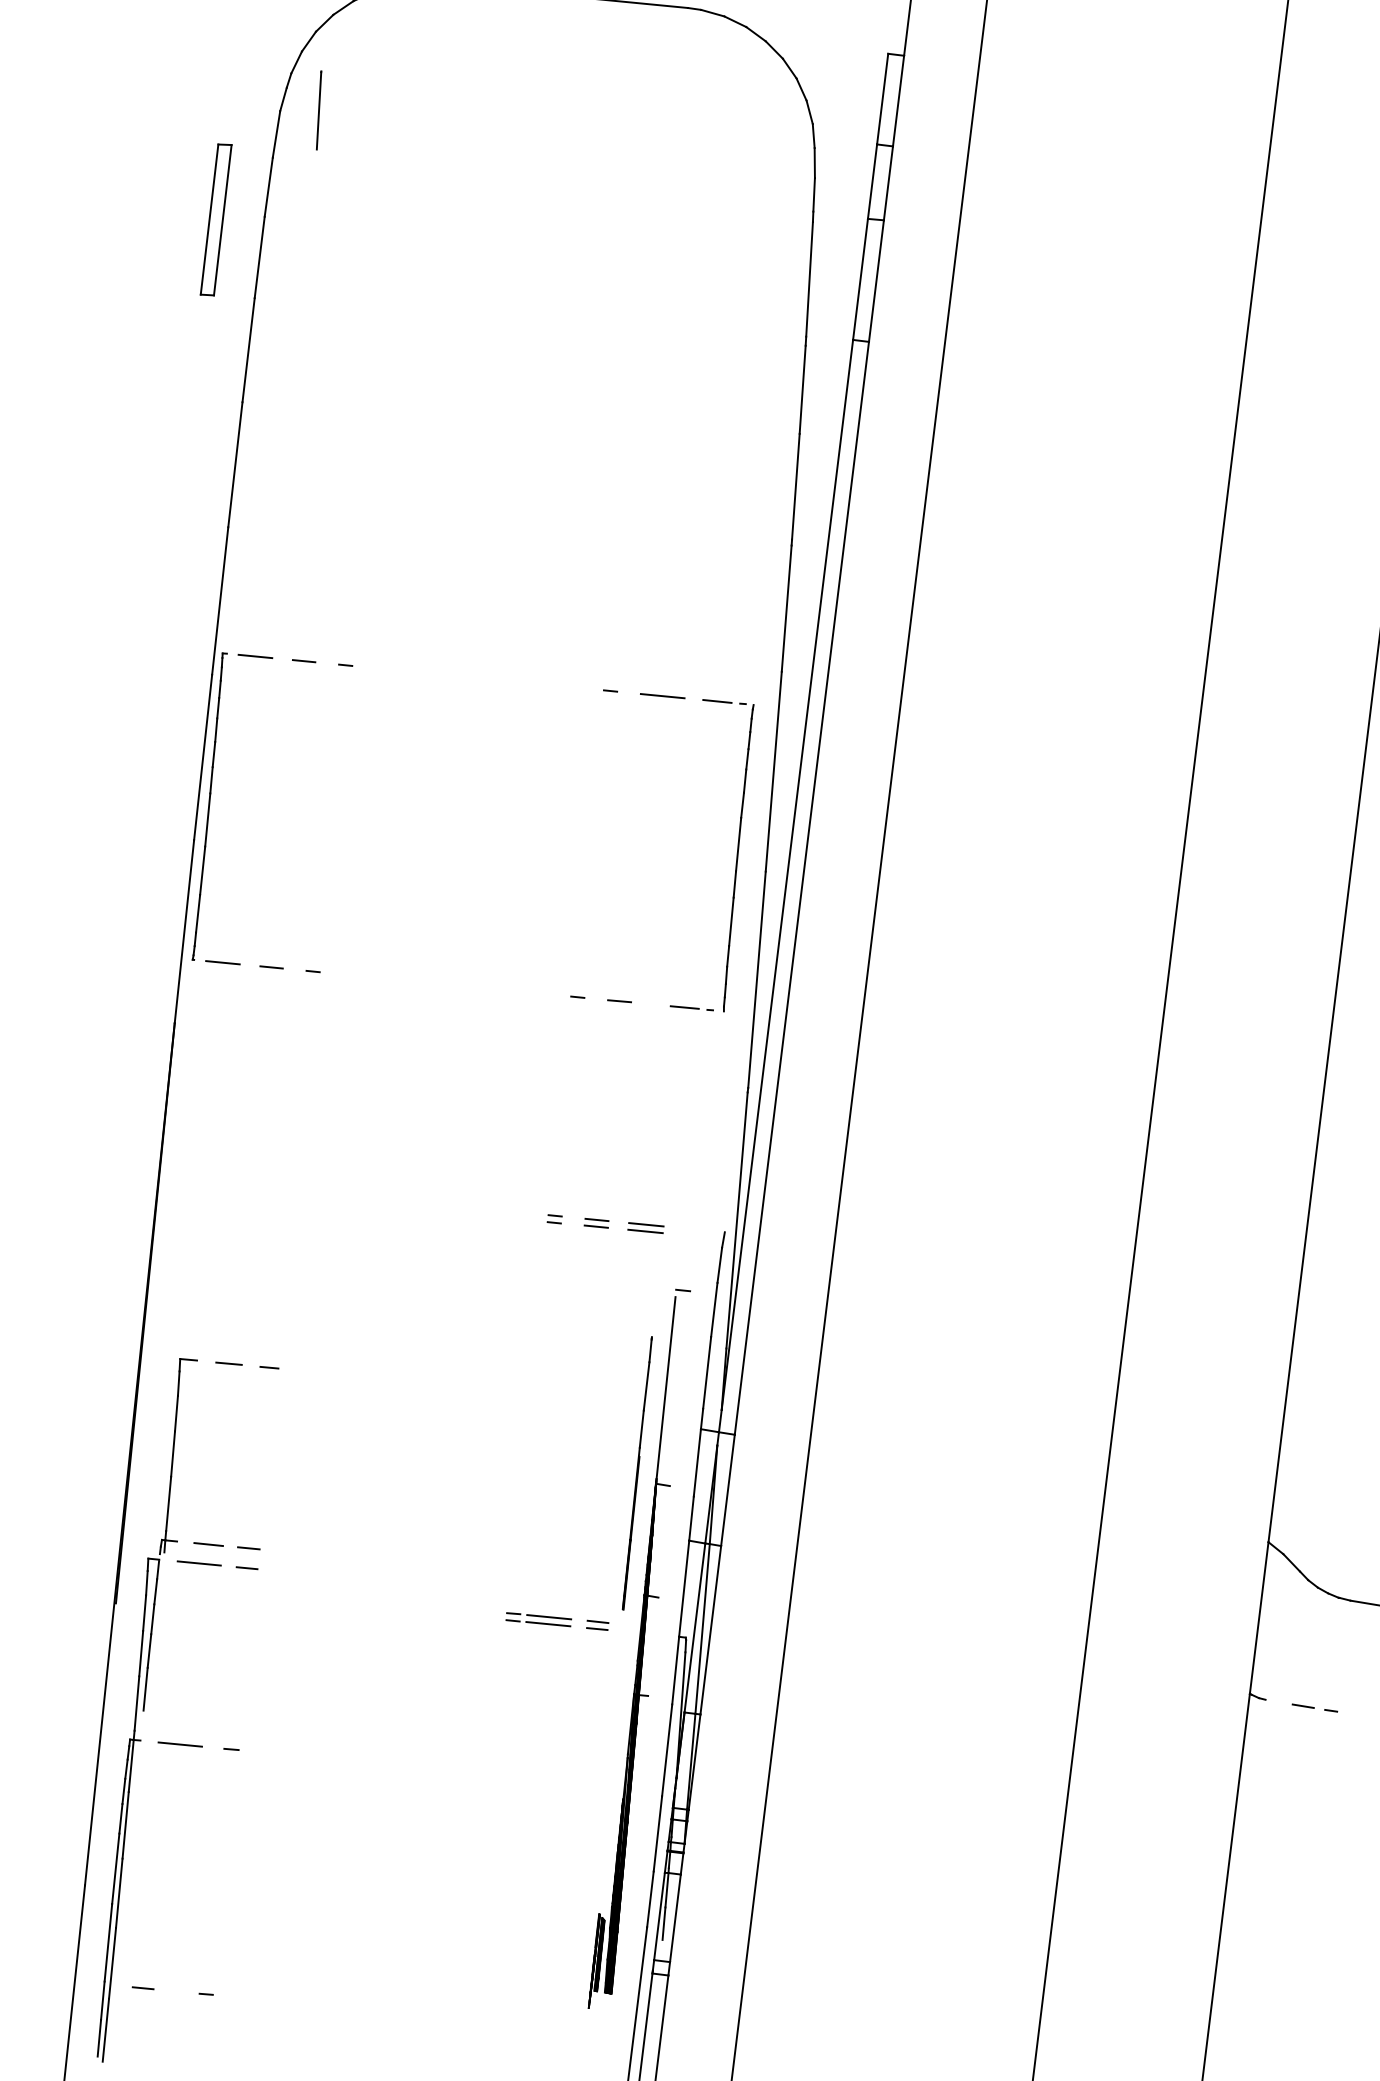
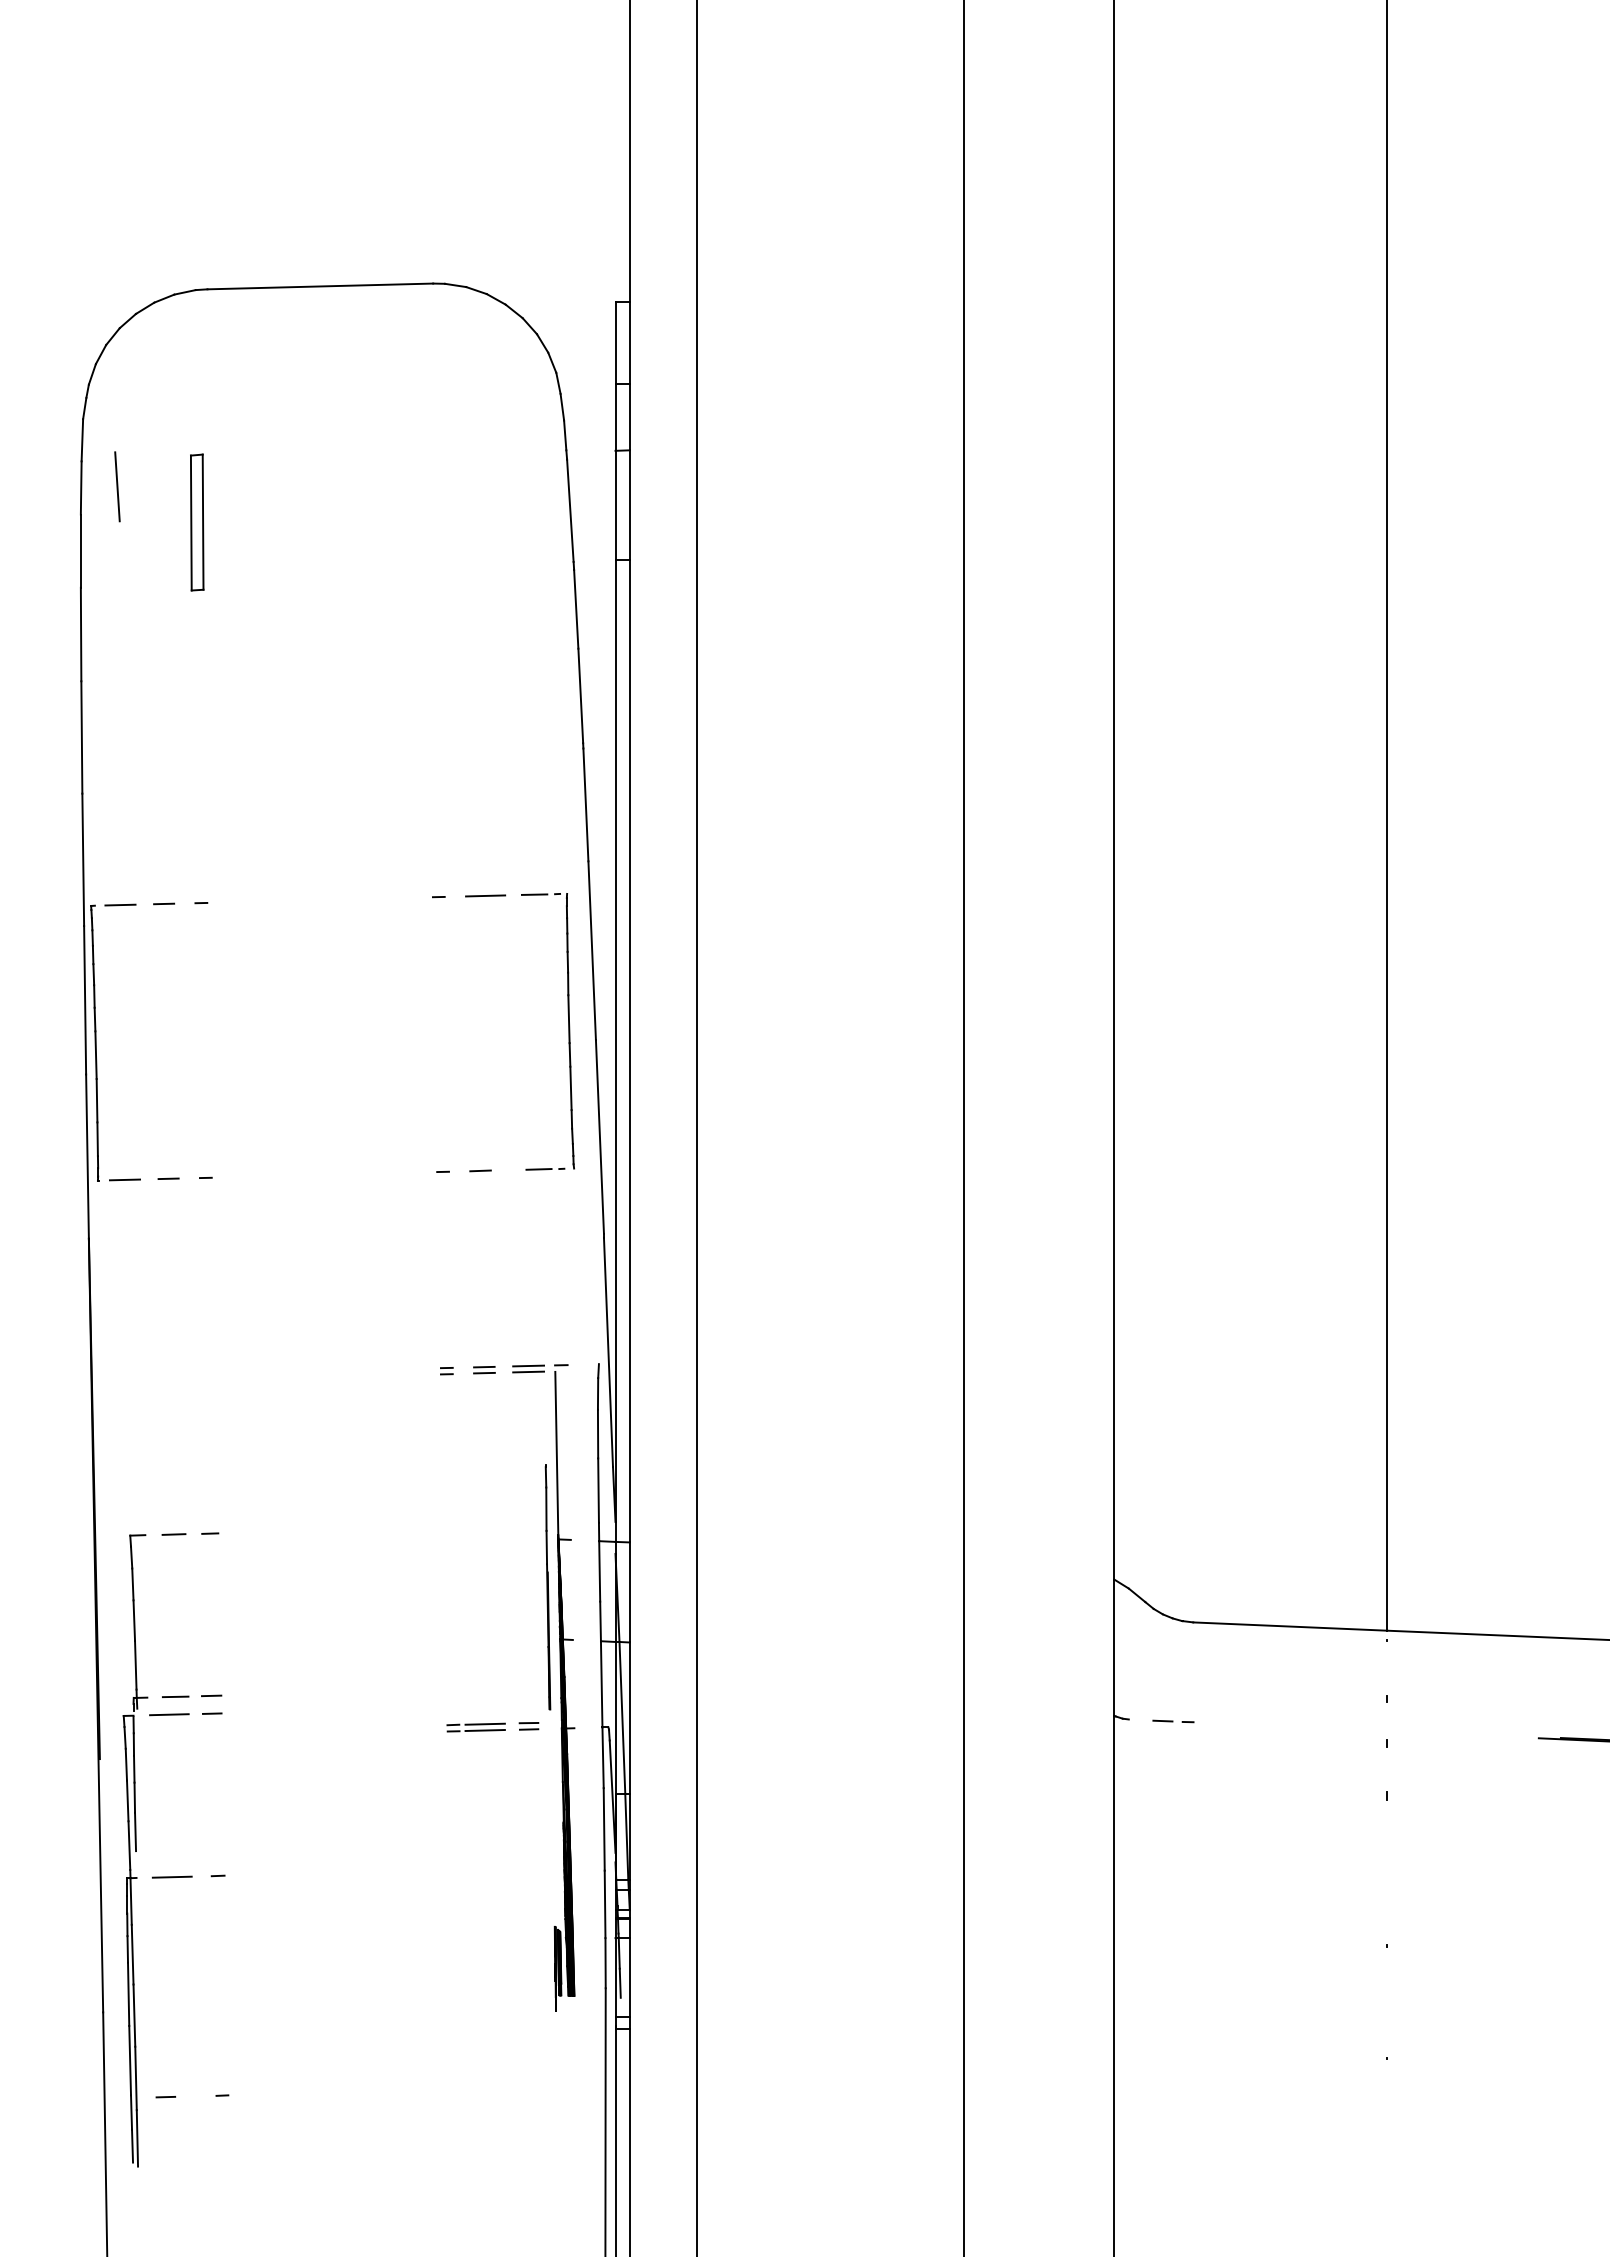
line: (319, 110) -> (117, 486), moved
part: (216, 219) -> (197, 522), moved
part: (642, 1649) -> (564, 1687), moved

